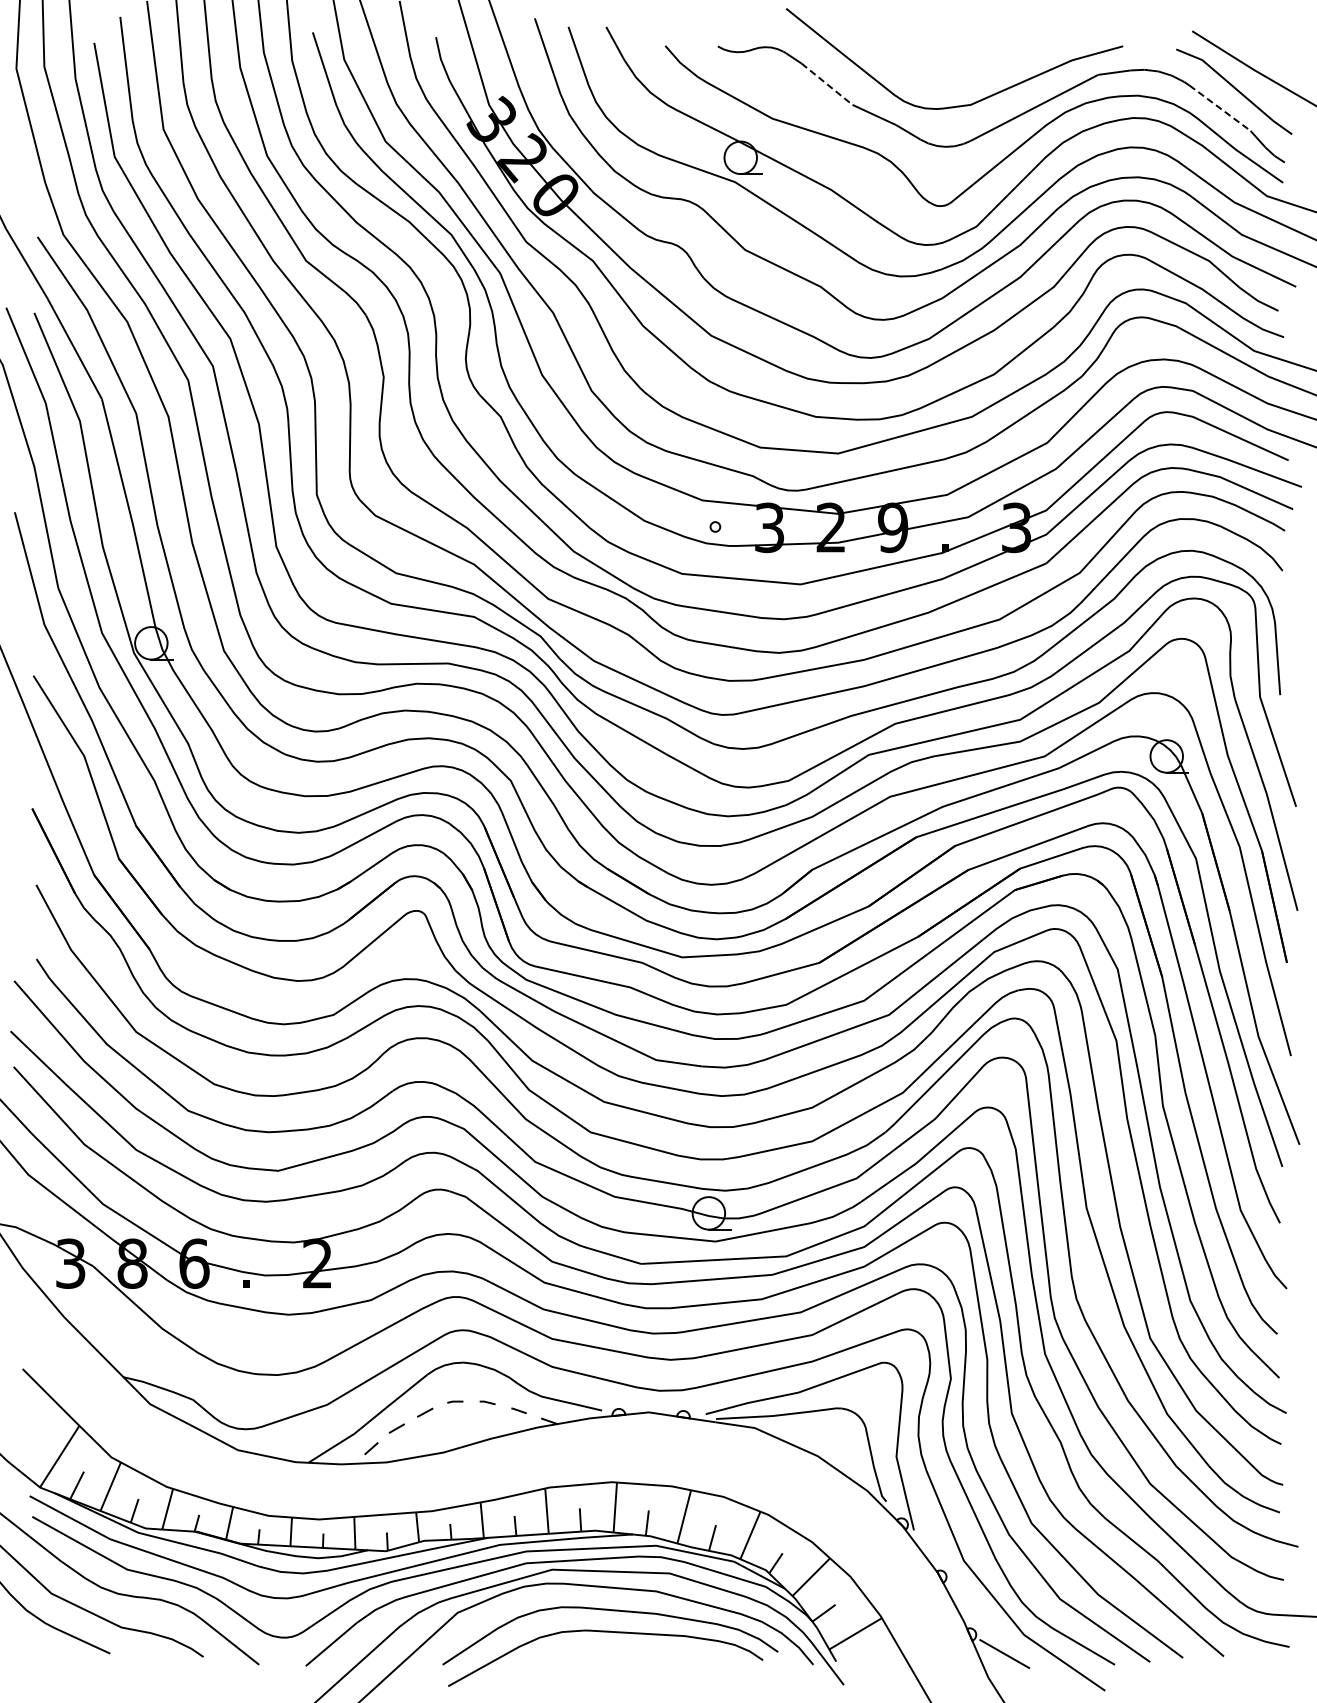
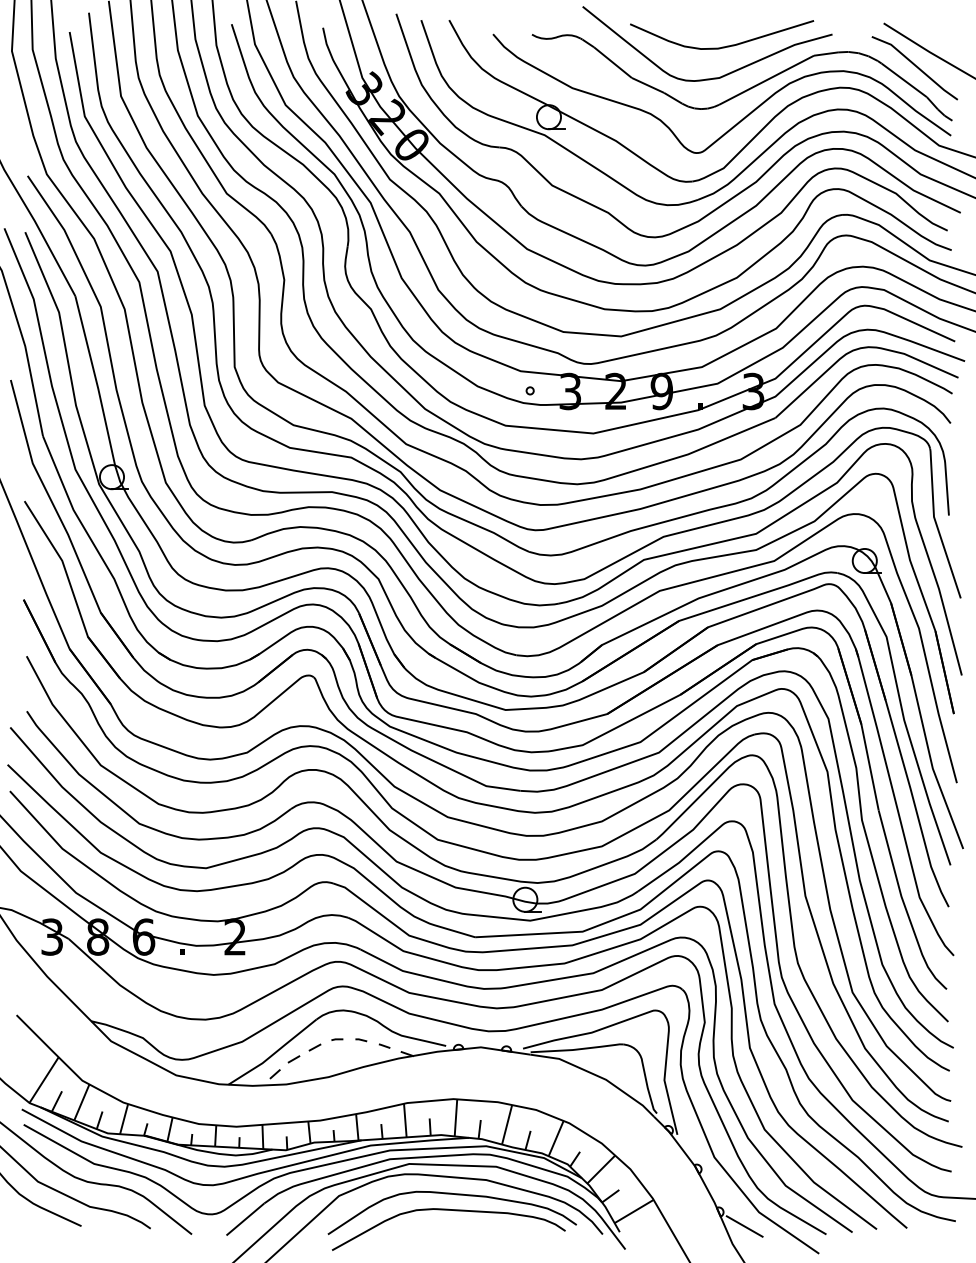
curve: (976, 62) -> (723, 46), added
line: (827, 84) -> (613, 62), dashed -> solid
line: (1220, 108) -> (904, 80), dashed -> solid

